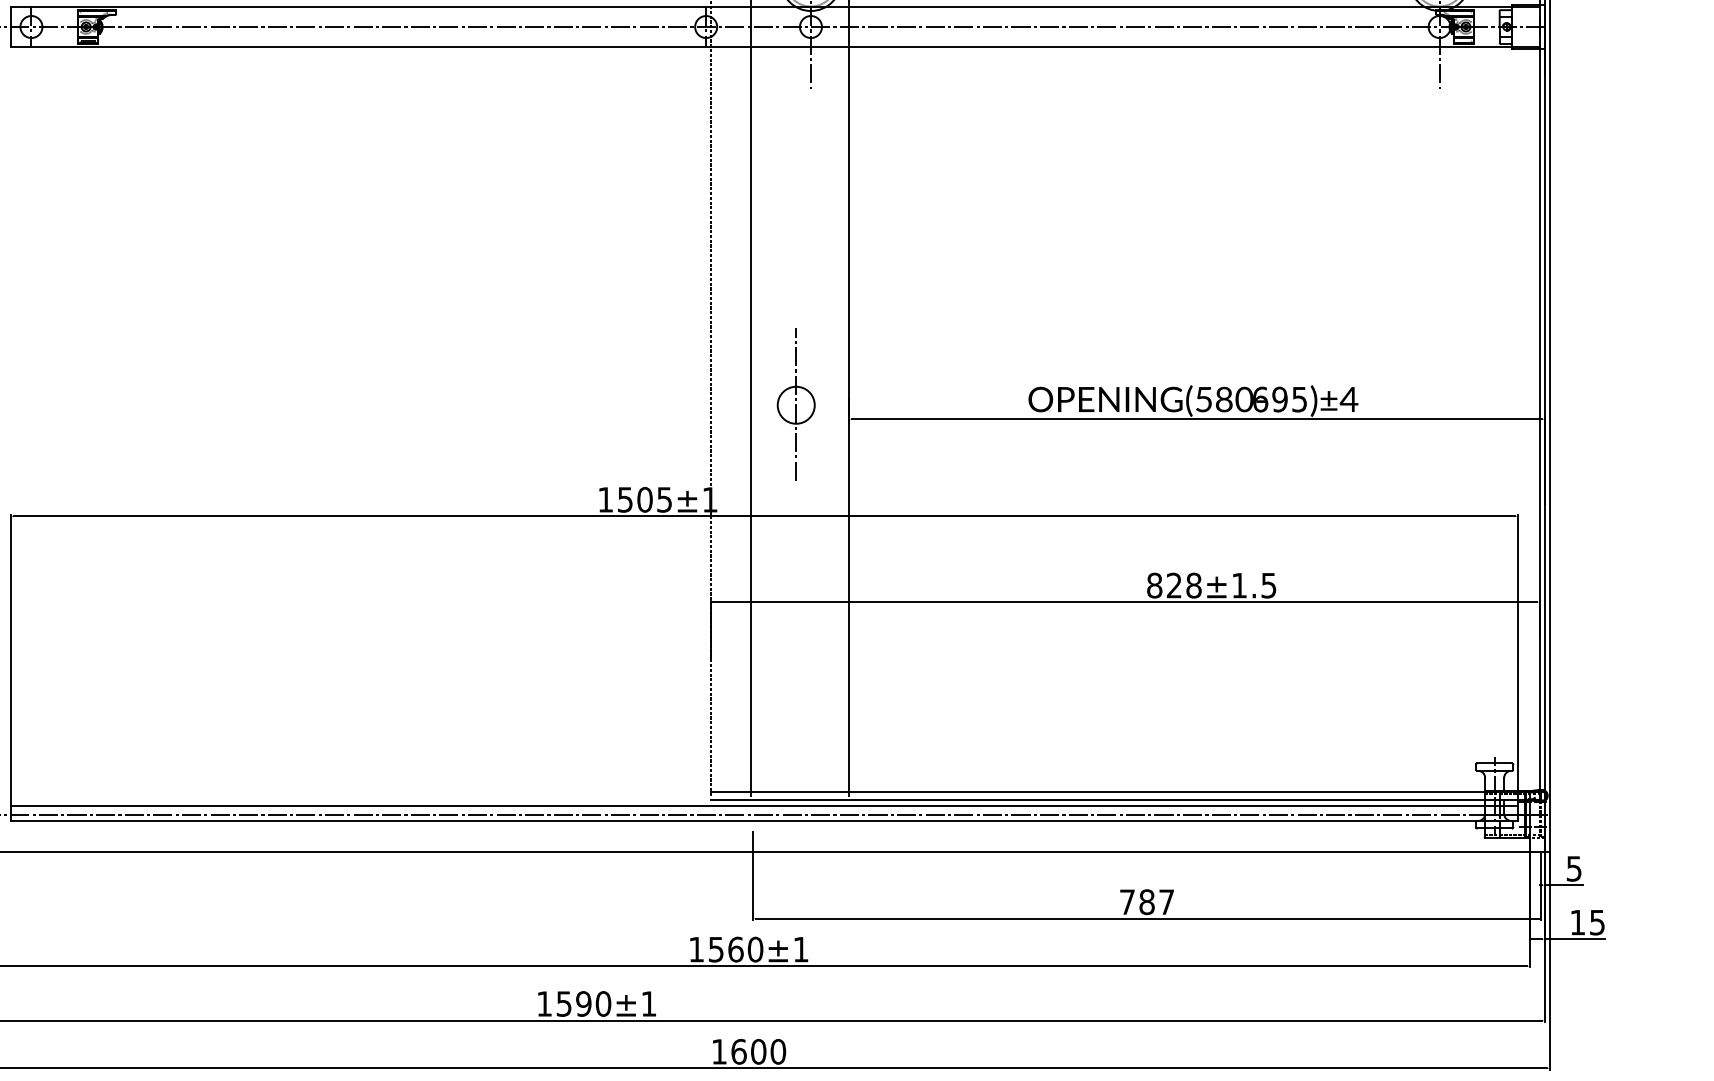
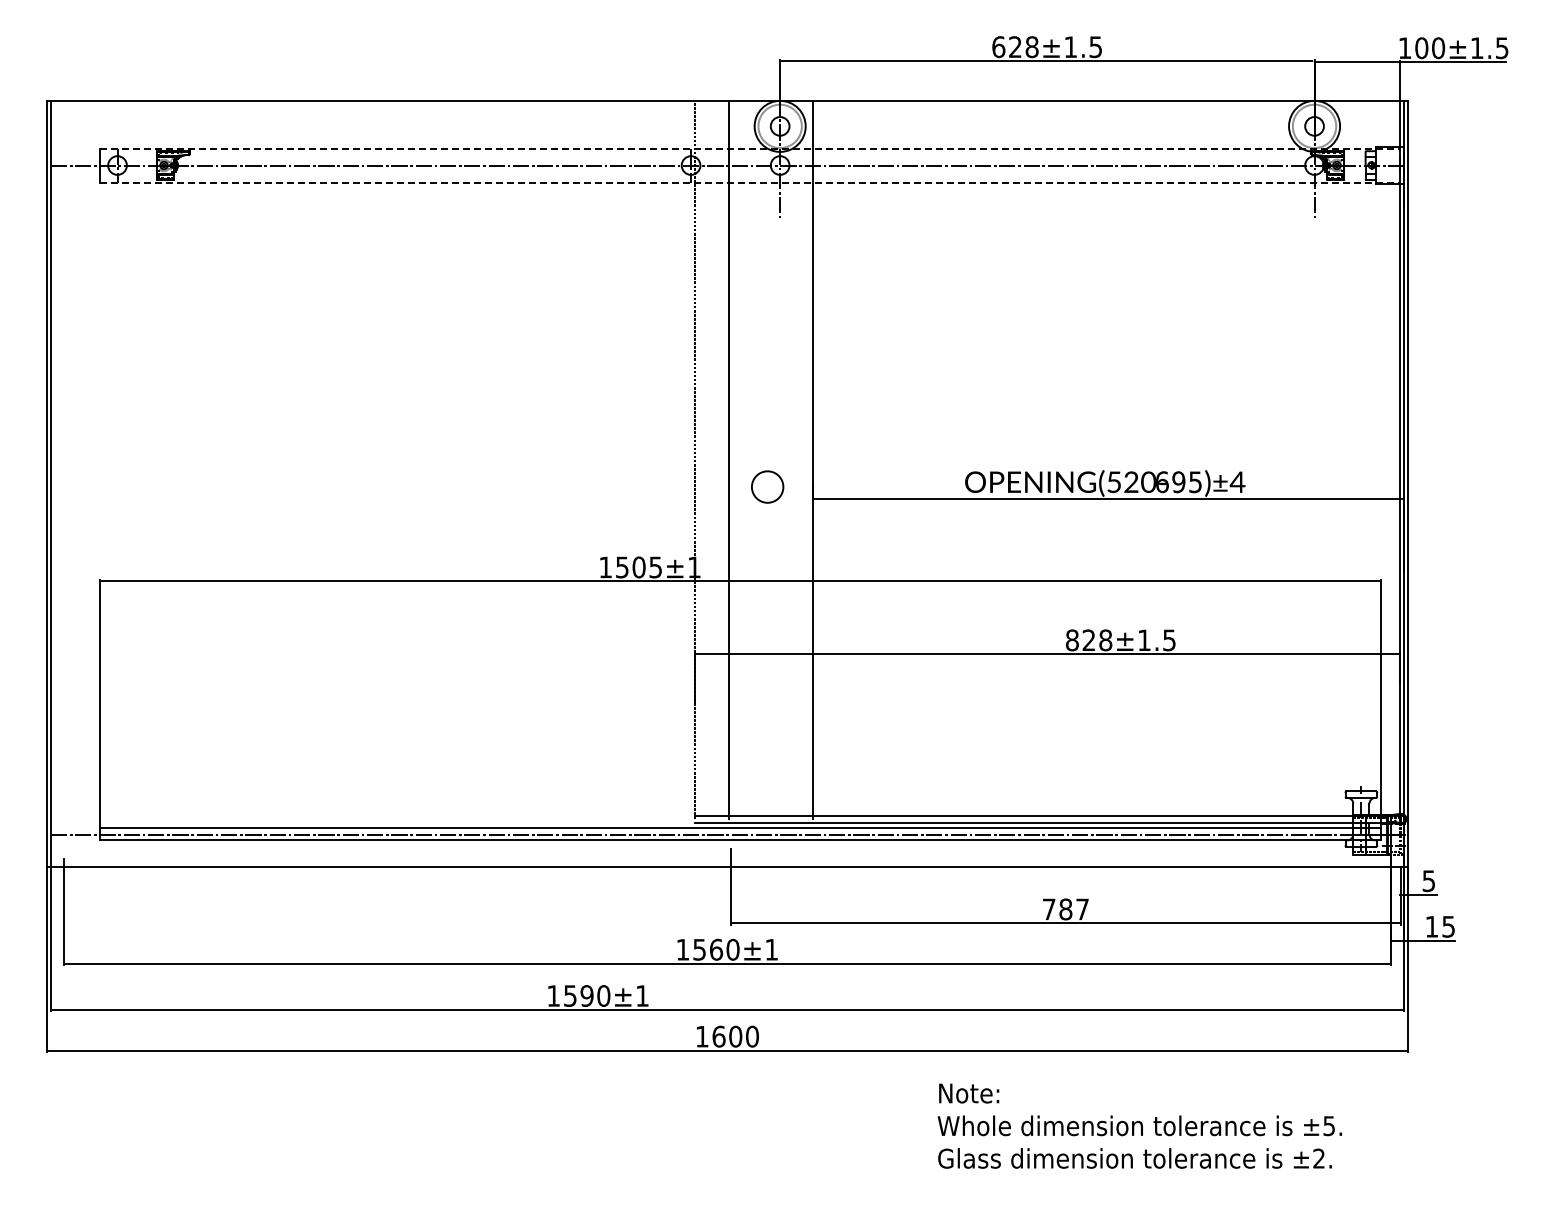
line: (774, 6) -> (749, 148), solid -> dashed
line: (774, 46) -> (749, 182), solid -> dashed
text: (1224, 399) -> (1131, 482), OPENING(580- -> OPENING(520-
line: (796, 404) -> (767, 486), removed

